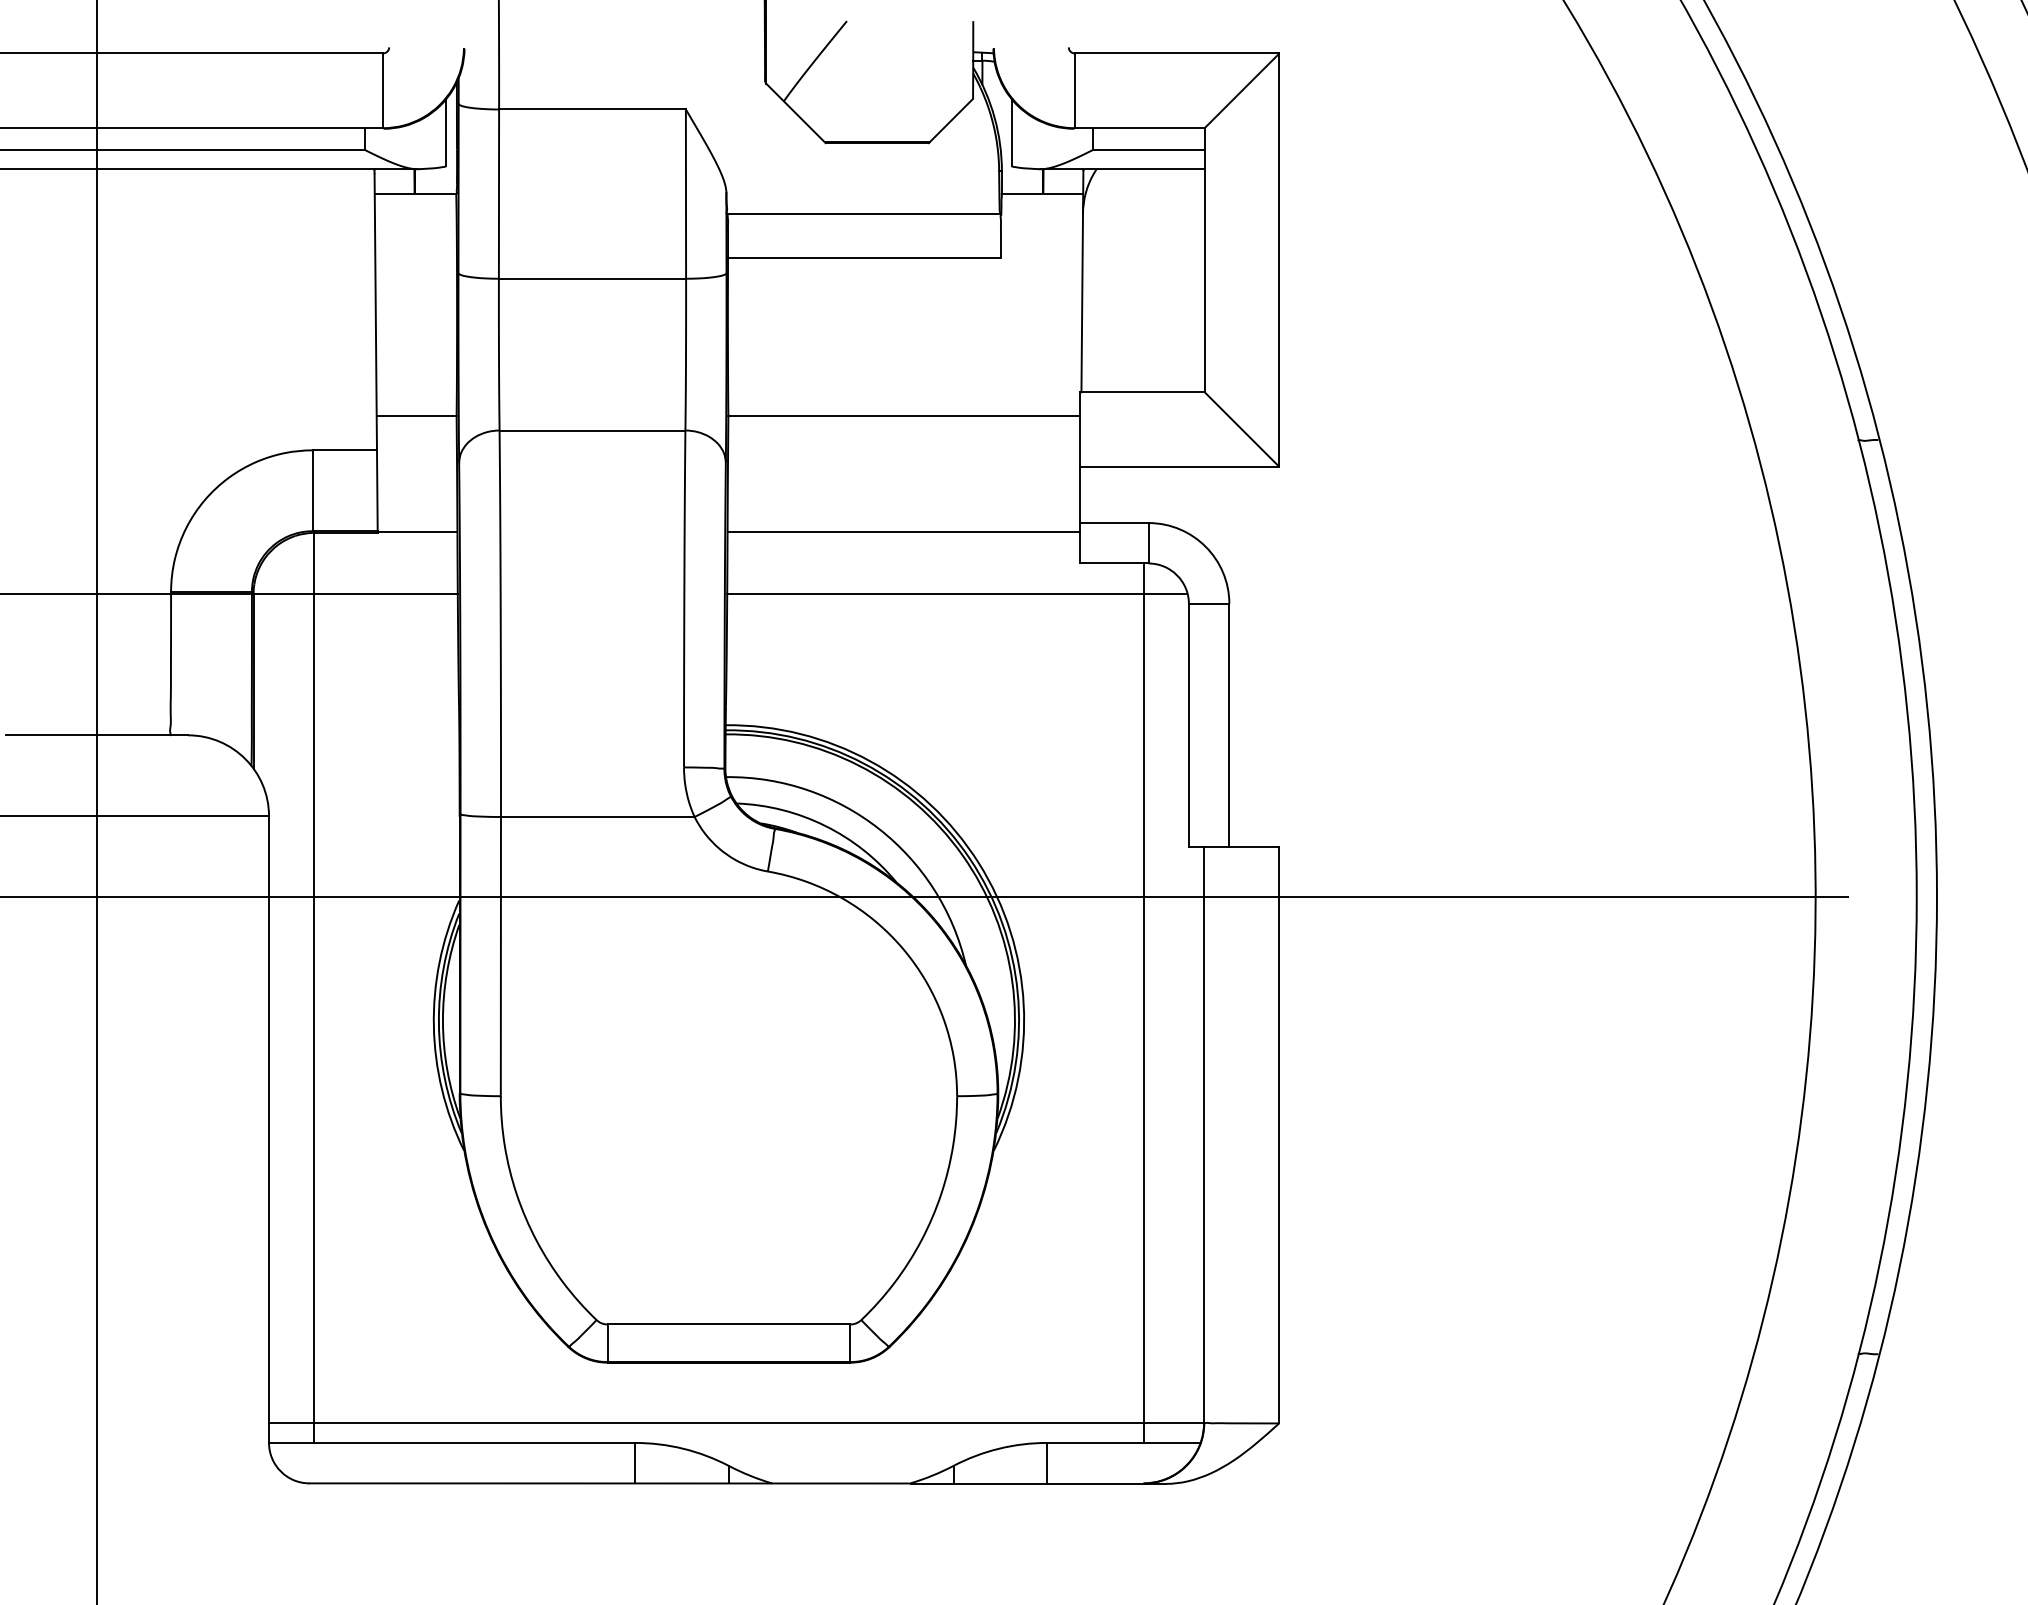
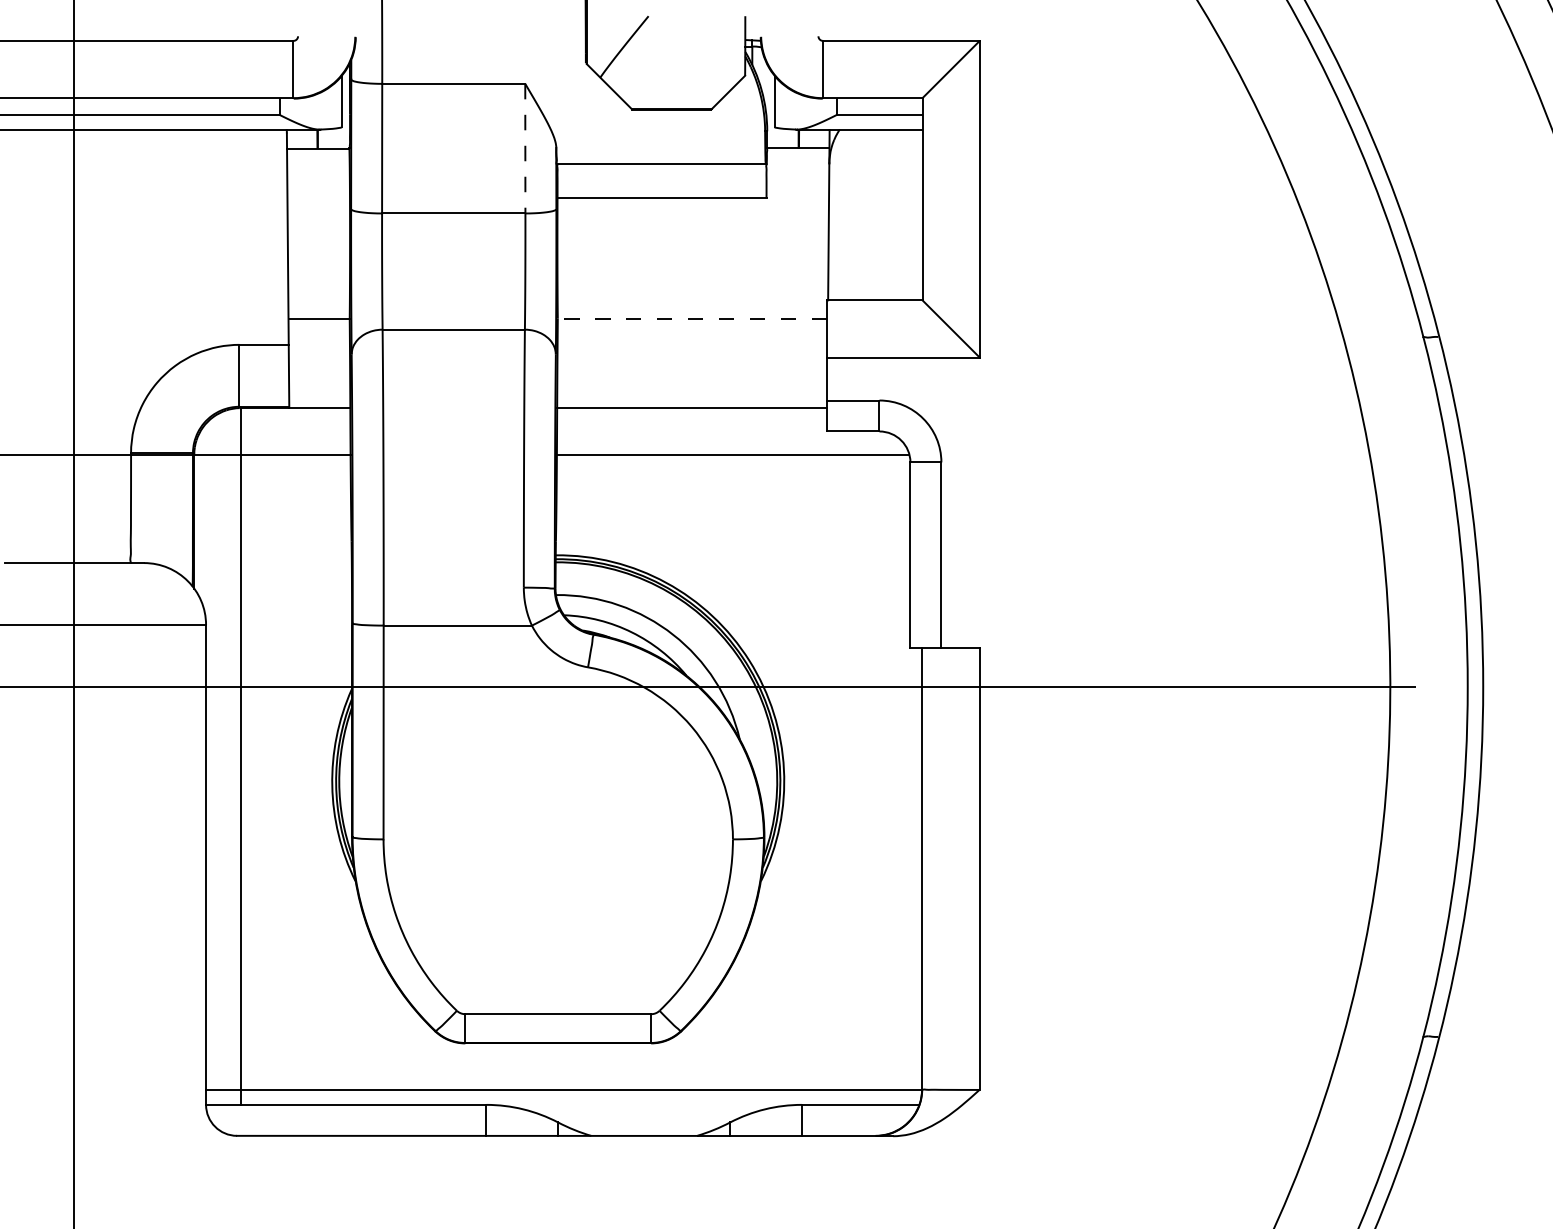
line: (686, 193) -> (525, 148), solid -> dashed
line: (904, 415) -> (692, 318), solid -> dashed
line: (1143, 1002) -> (875, 767), removed

